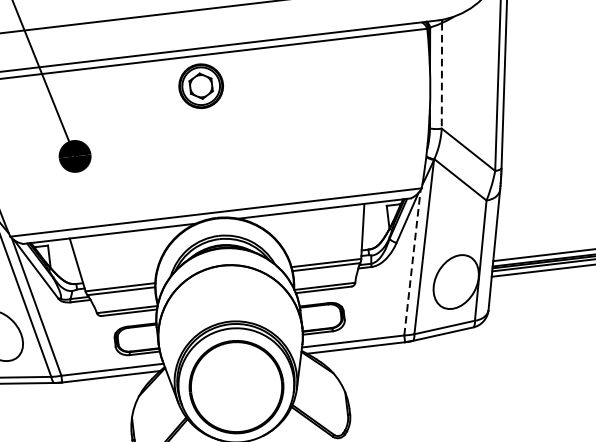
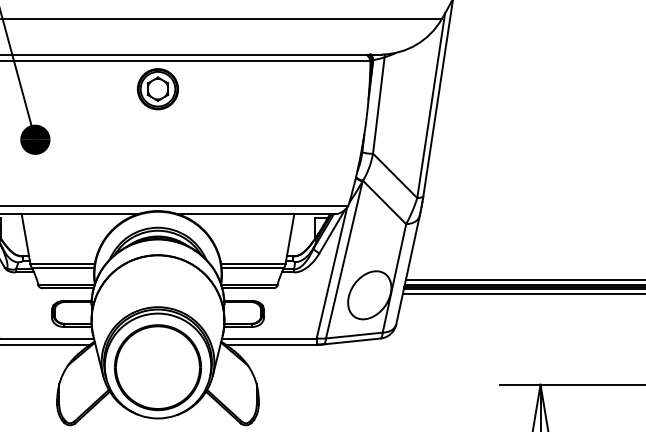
line: (441, 75) -> (378, 105), dashed -> solid
line: (413, 262) -> (332, 272), dashed -> solid

